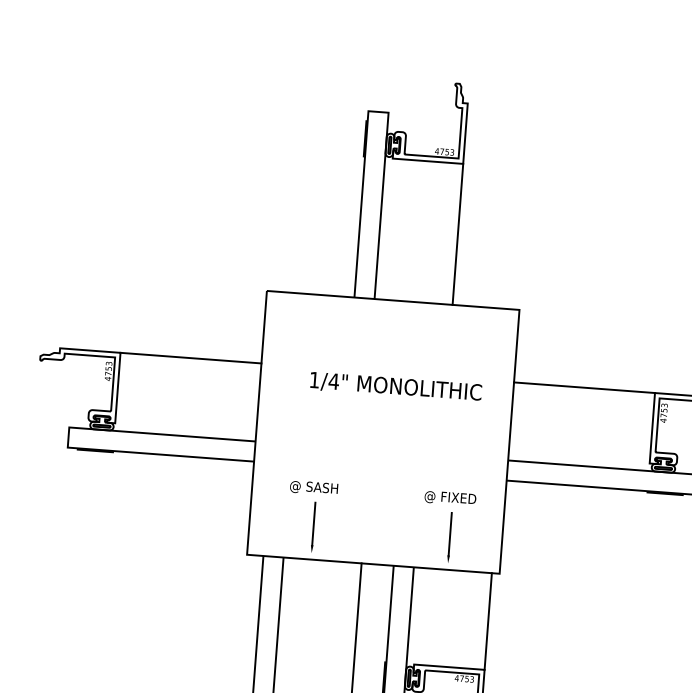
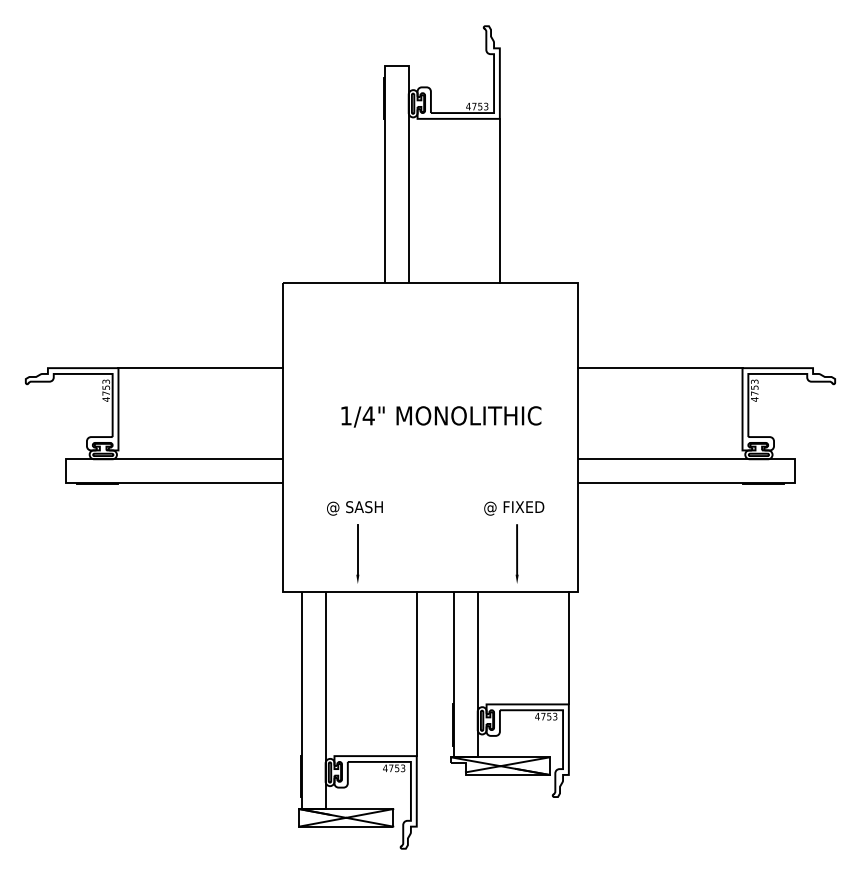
text: (396, 386) -> (441, 416), moved

